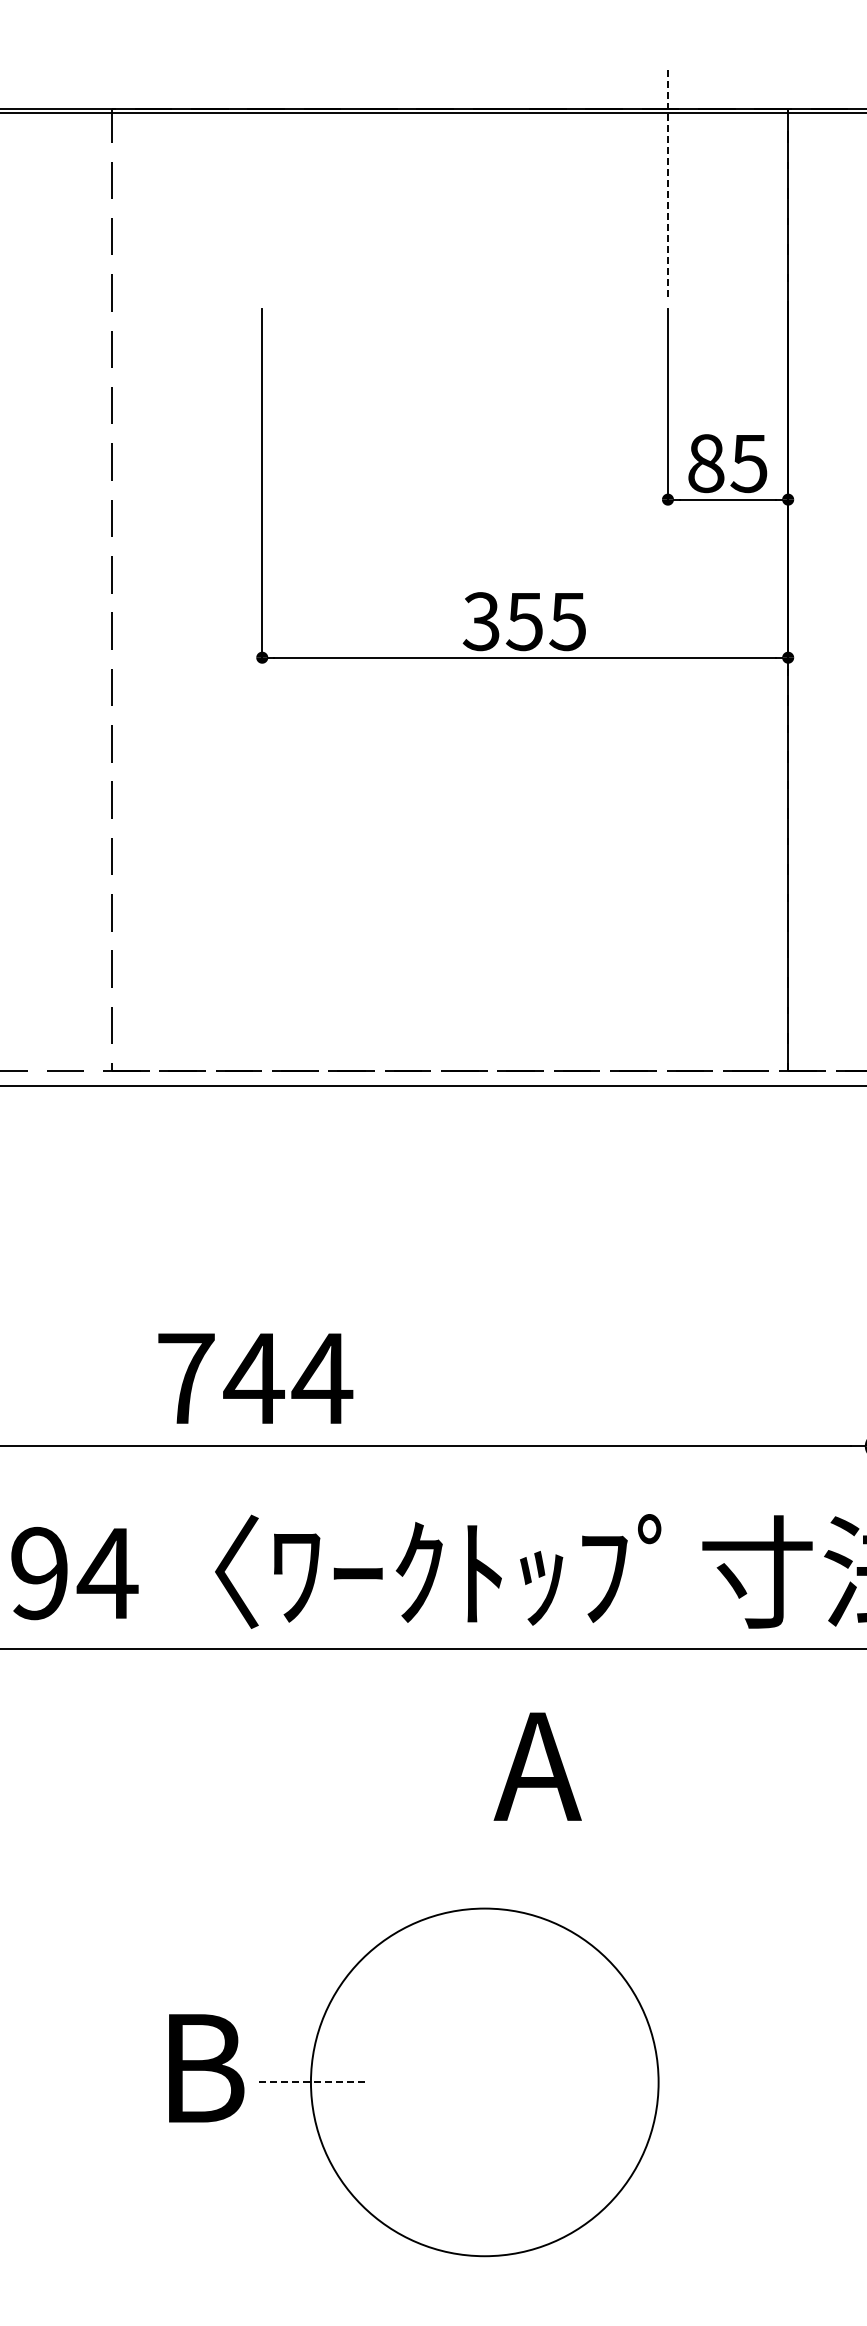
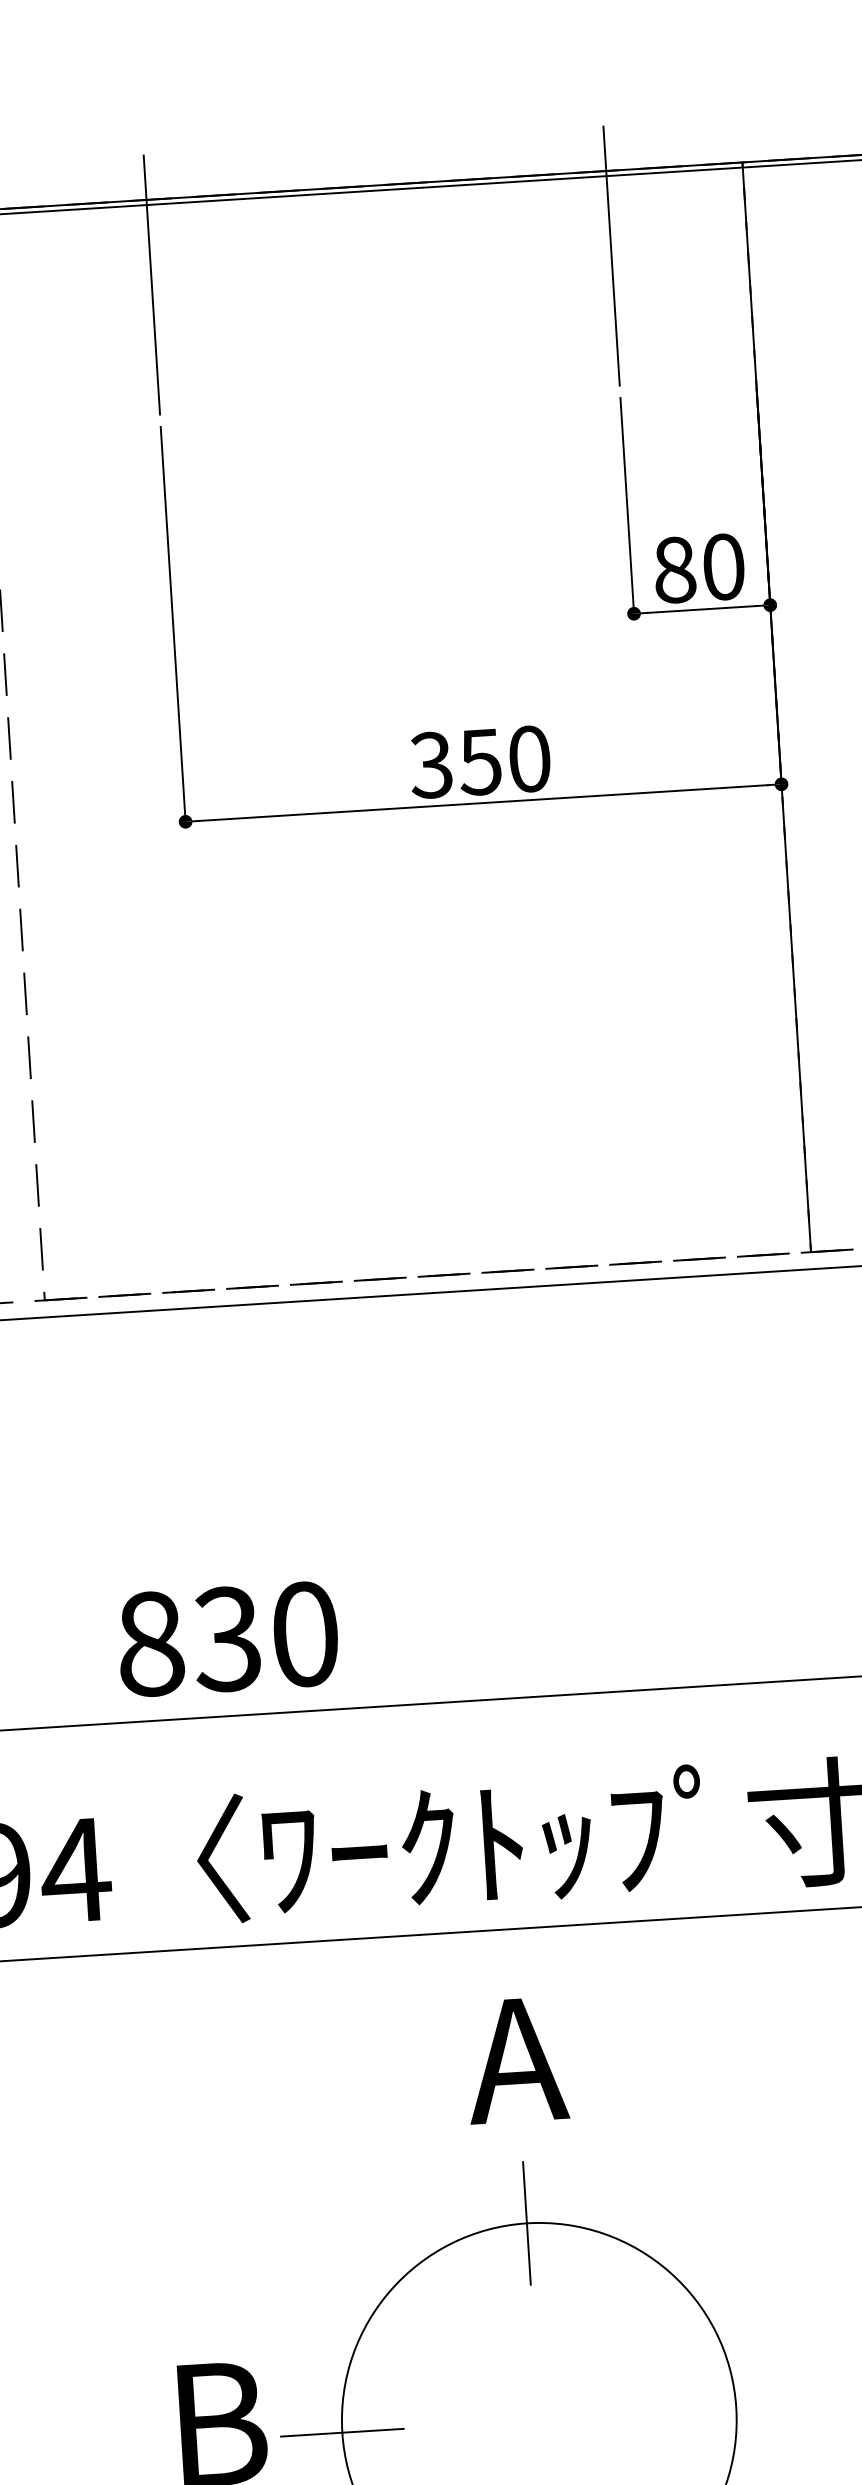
line: (262, 183) -> (152, 284), added
line: (668, 184) -> (612, 256), dashed -> solid
text: (748, 463) -> (722, 567), 85 -> 80
text: (567, 621) -> (528, 758), 355 -> 350
text: (255, 1378) -> (229, 1639), 744 -> 830
text: (537, 1766) -> (516, 2060), moved
line: (484, 1908) -> (526, 2223), added
line: (310, 2082) -> (341, 2432), dashed -> solid

